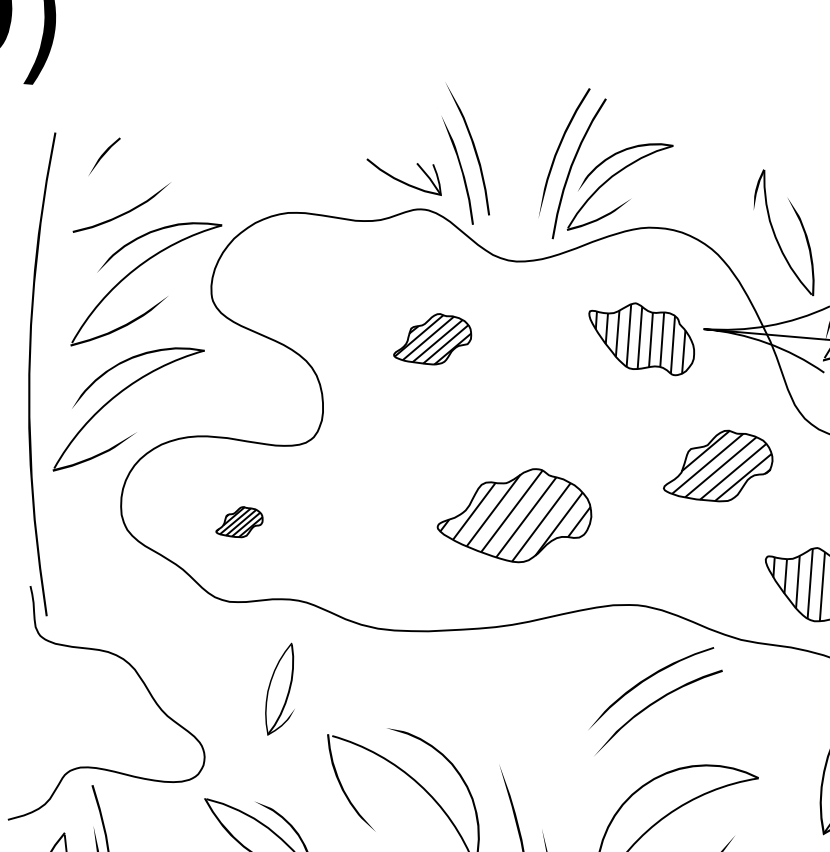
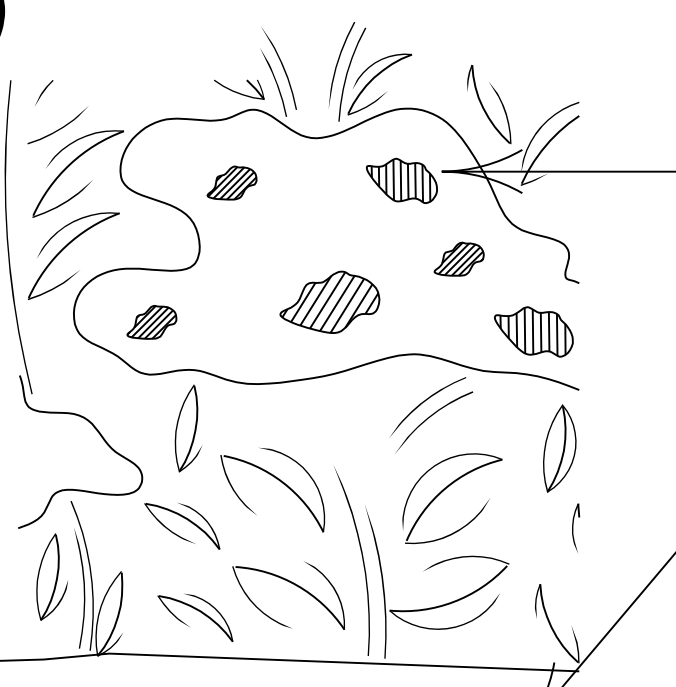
part: (432, 338) -> (231, 182), moved
part: (717, 464) -> (458, 258), size x0.71
part: (239, 522) -> (151, 322), size x1.67
part: (280, 689) -> (187, 428), size x1.43

